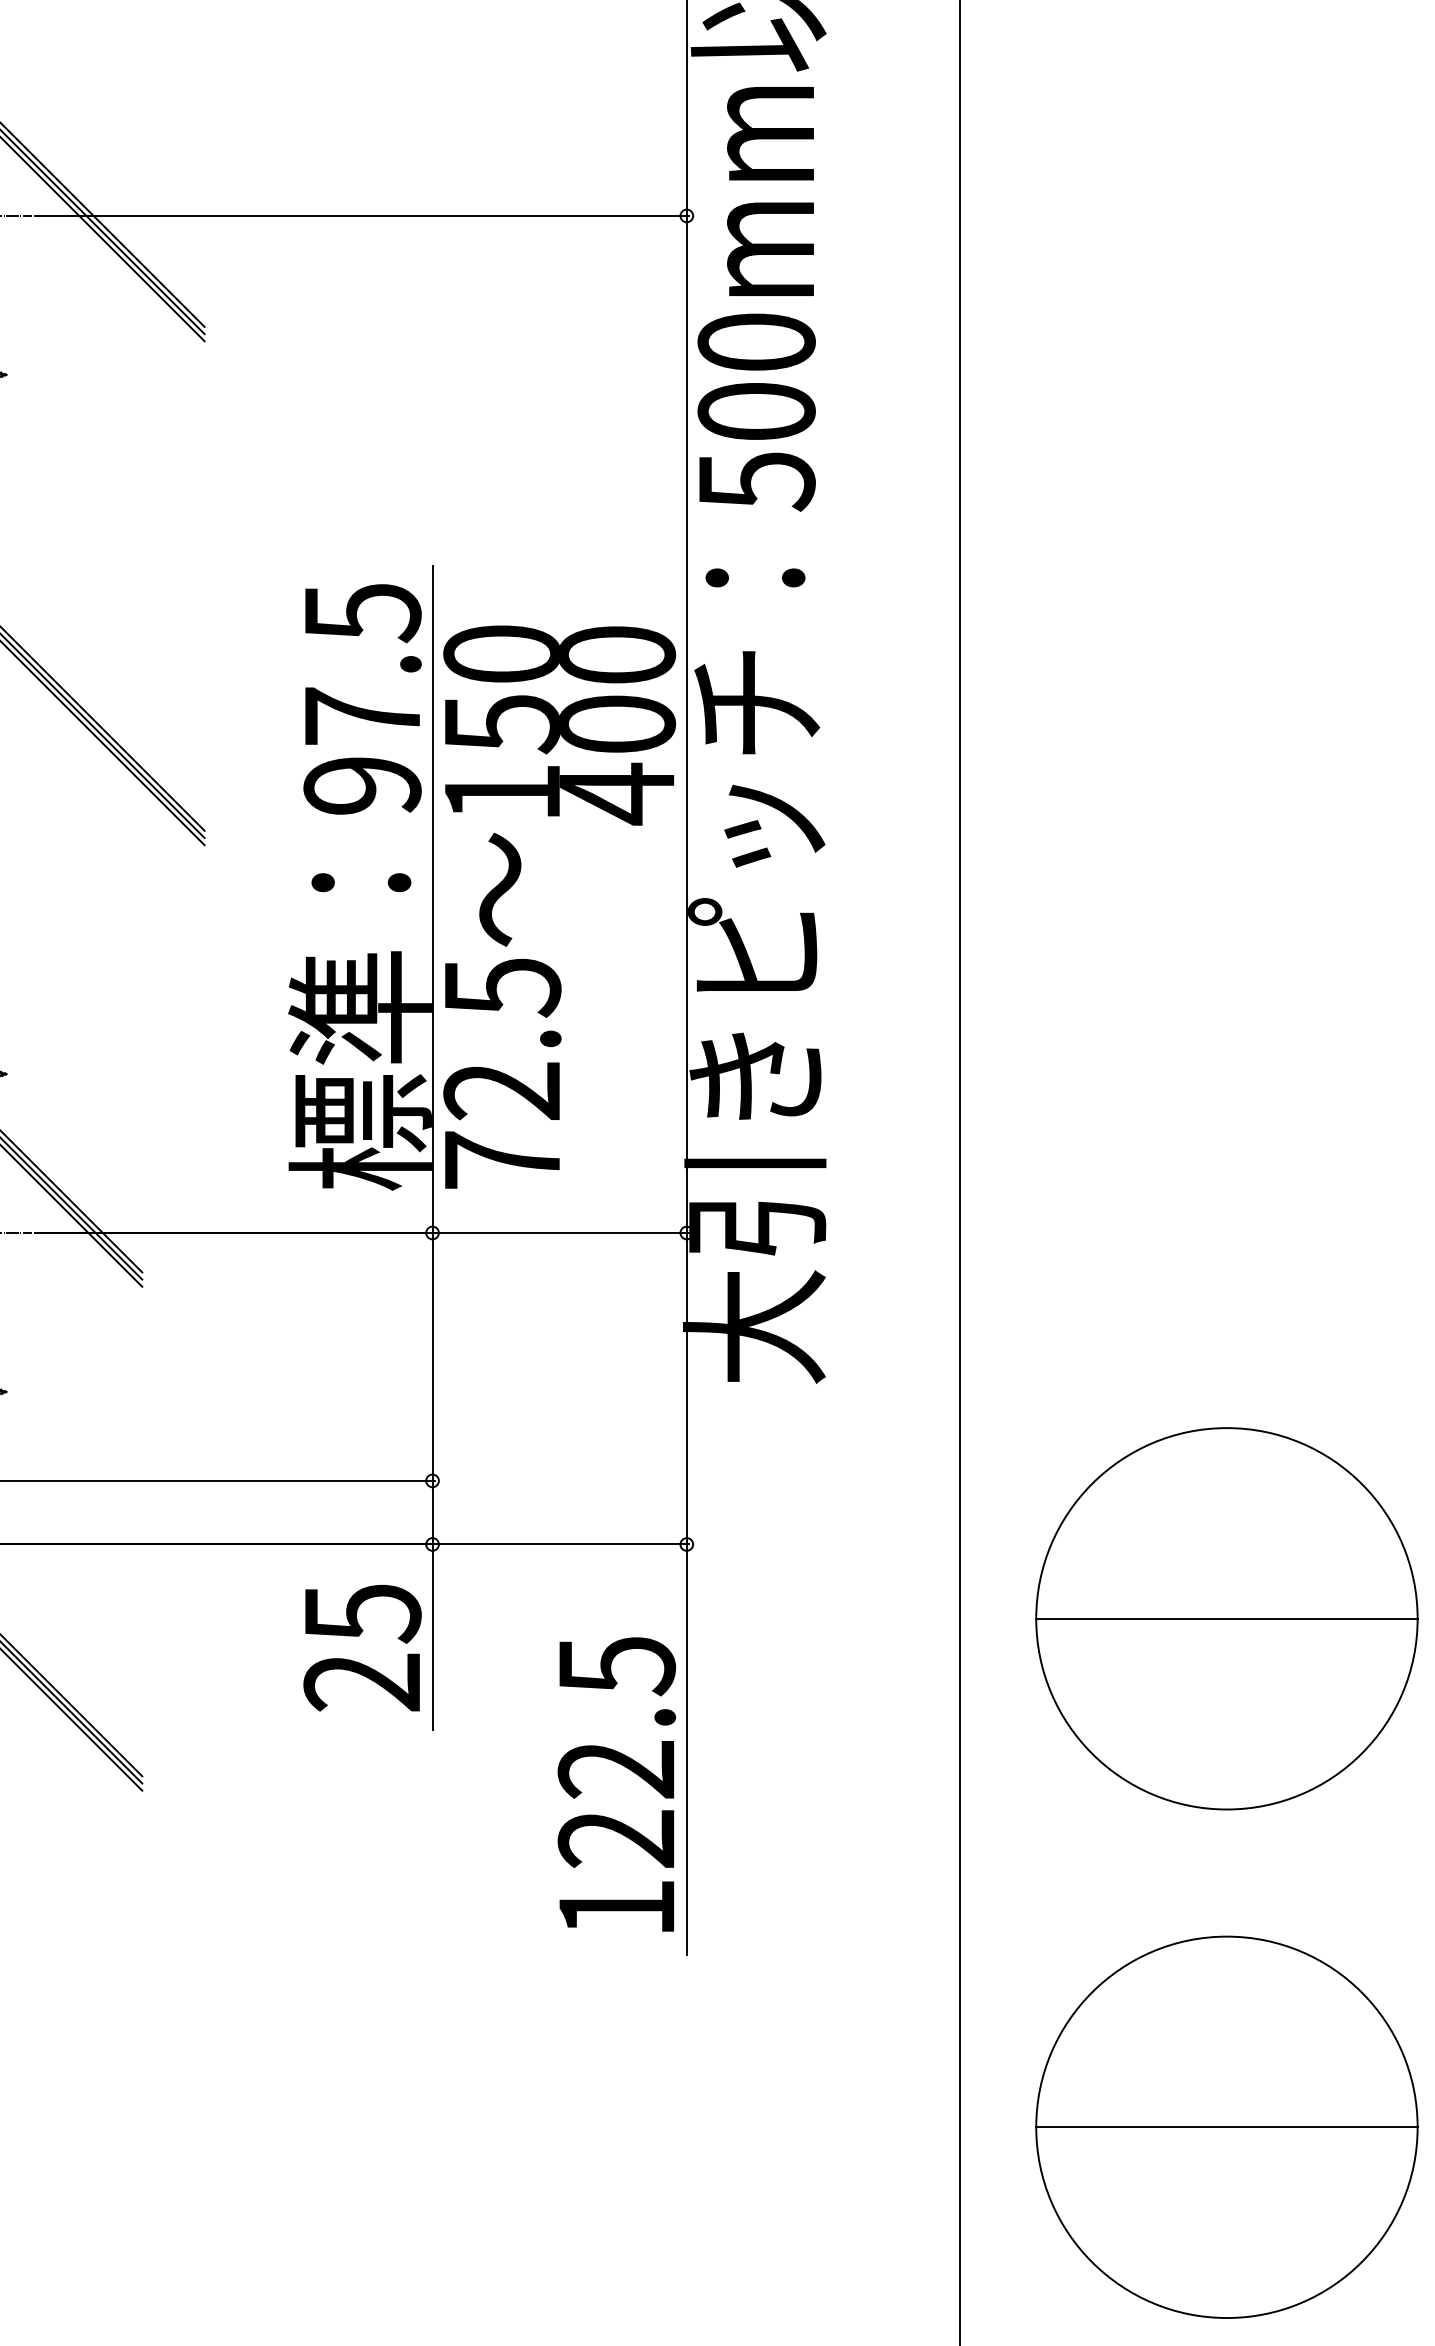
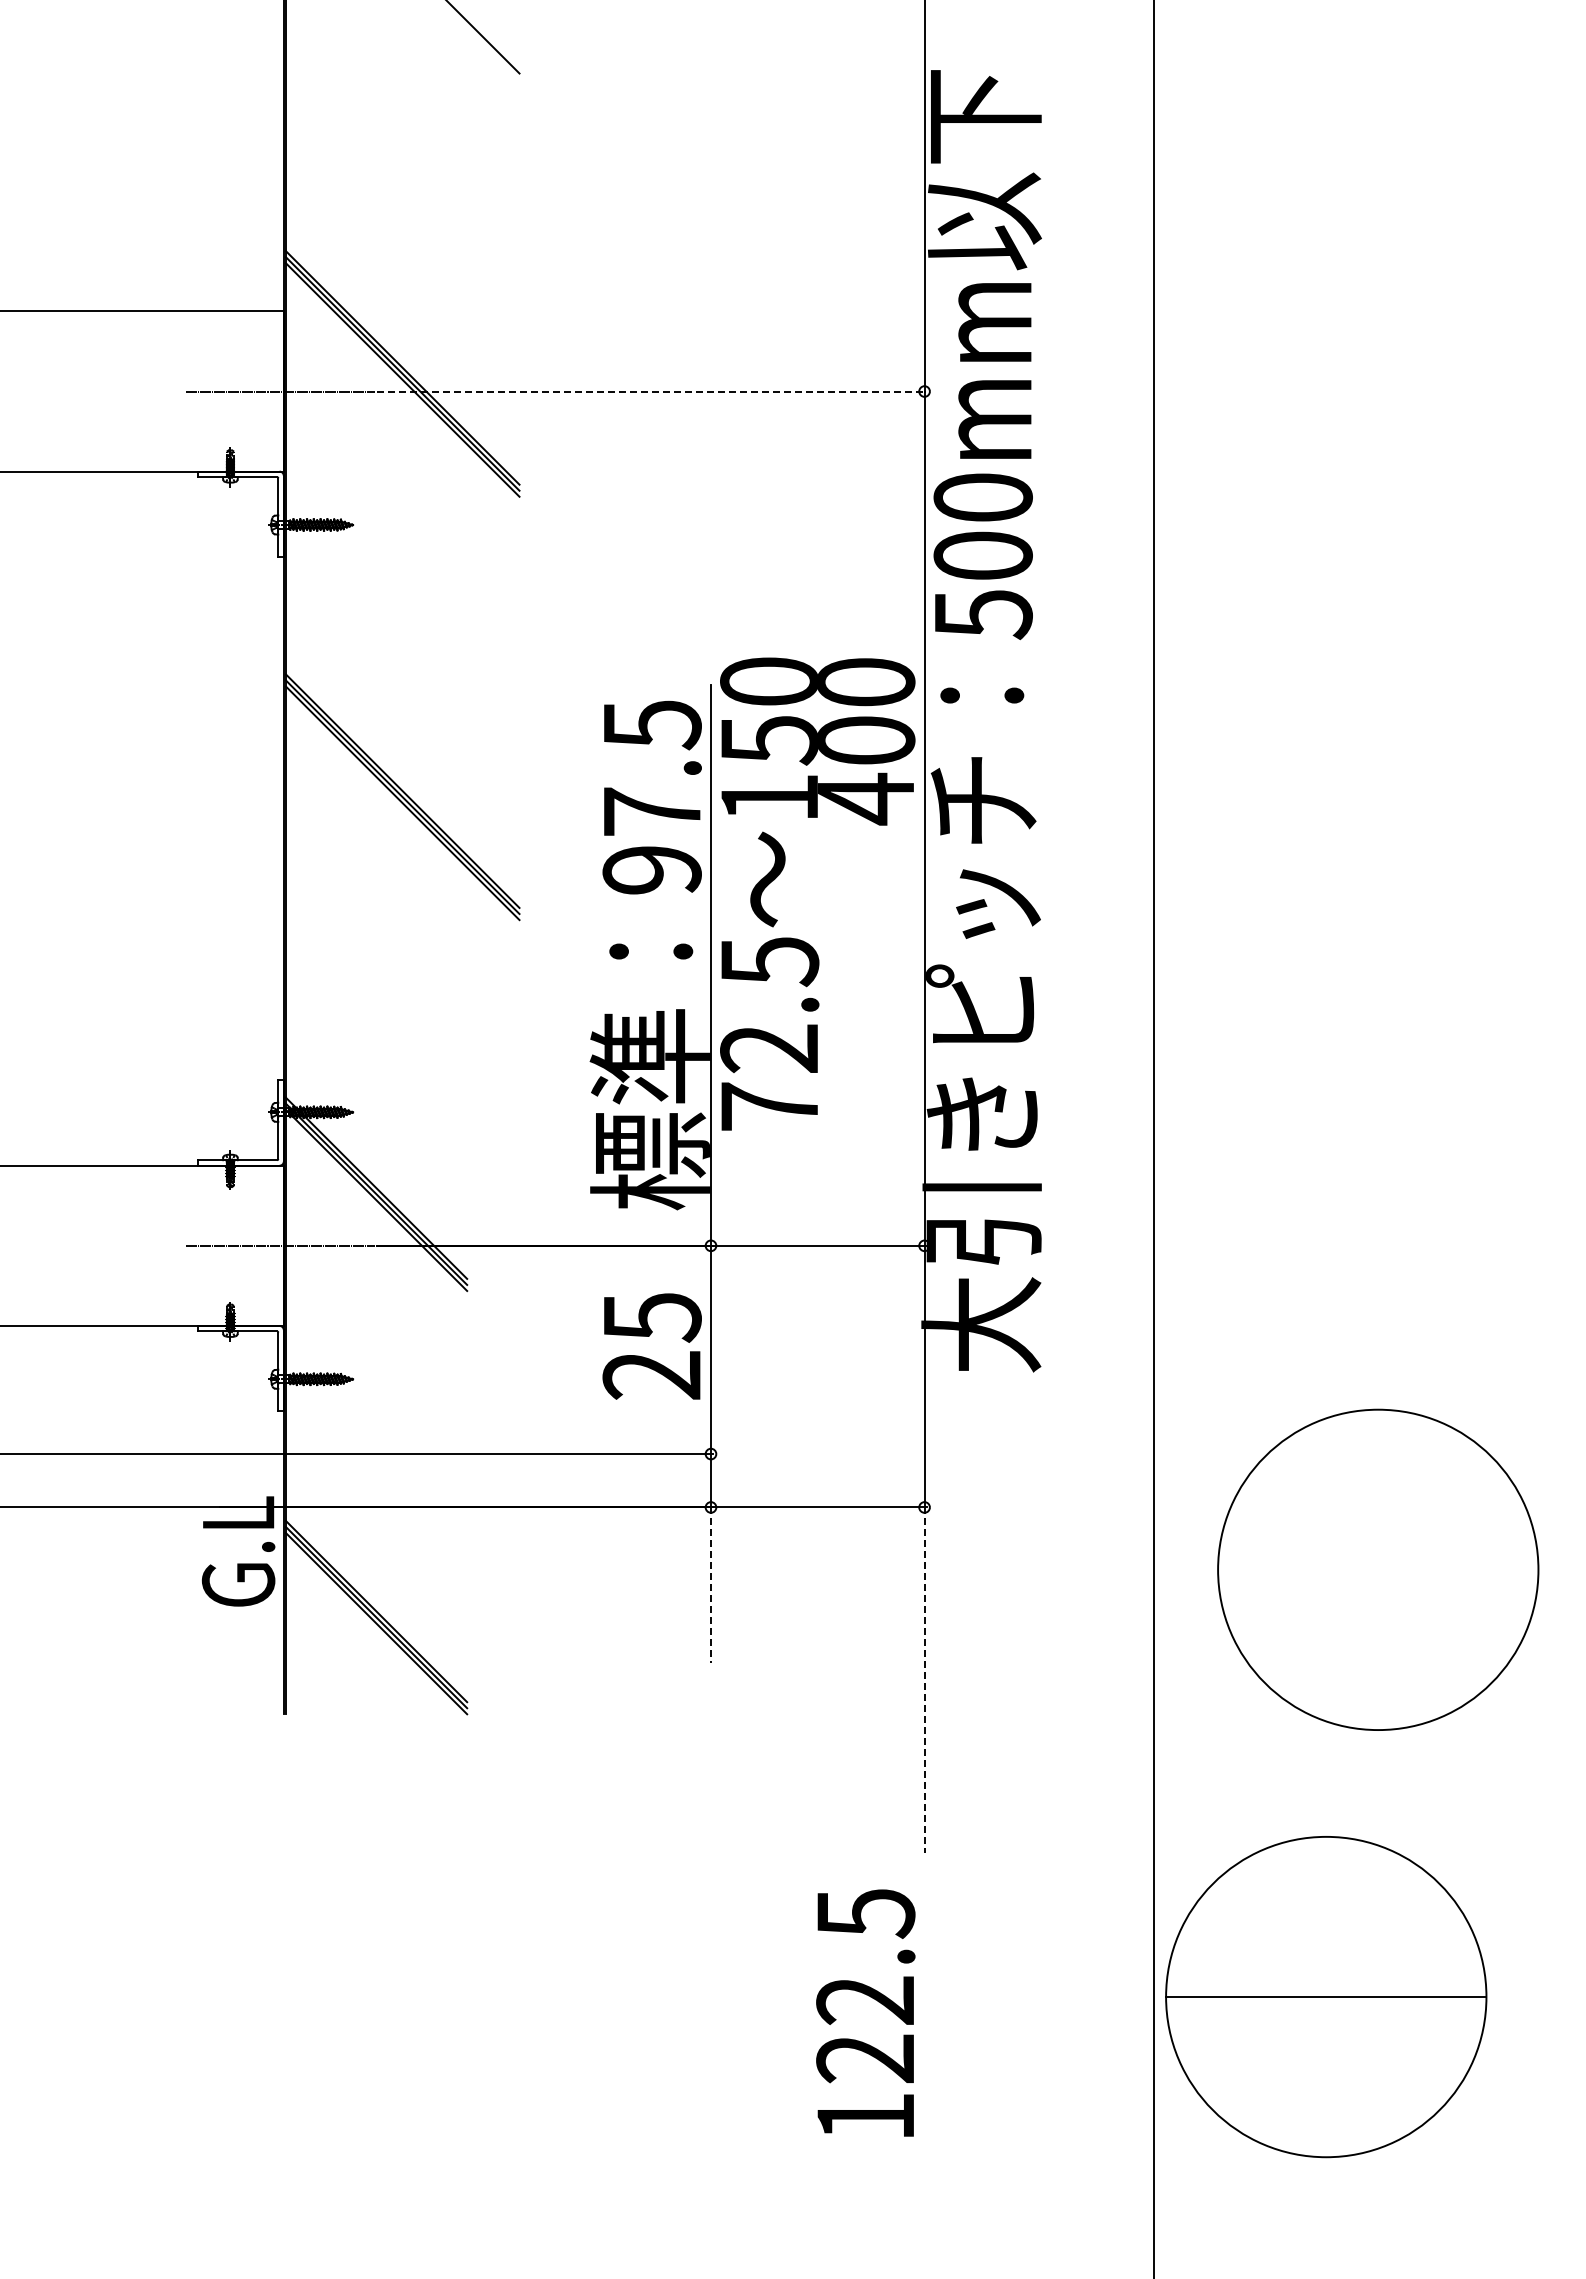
line: (361, 215) -> (651, 391), solid -> dashed
text: (559, 906) -> (817, 893), moved
line: (1227, 1618) -> (1378, 1569), removed
line: (431, 1637) -> (710, 1585), solid -> dashed
text: (361, 1648) -> (651, 1346), moved
line: (686, 1750) -> (924, 1680), solid -> dashed
text: (616, 1783) -> (865, 2012), moved
part: (1227, 2127) -> (1326, 1997), moved

